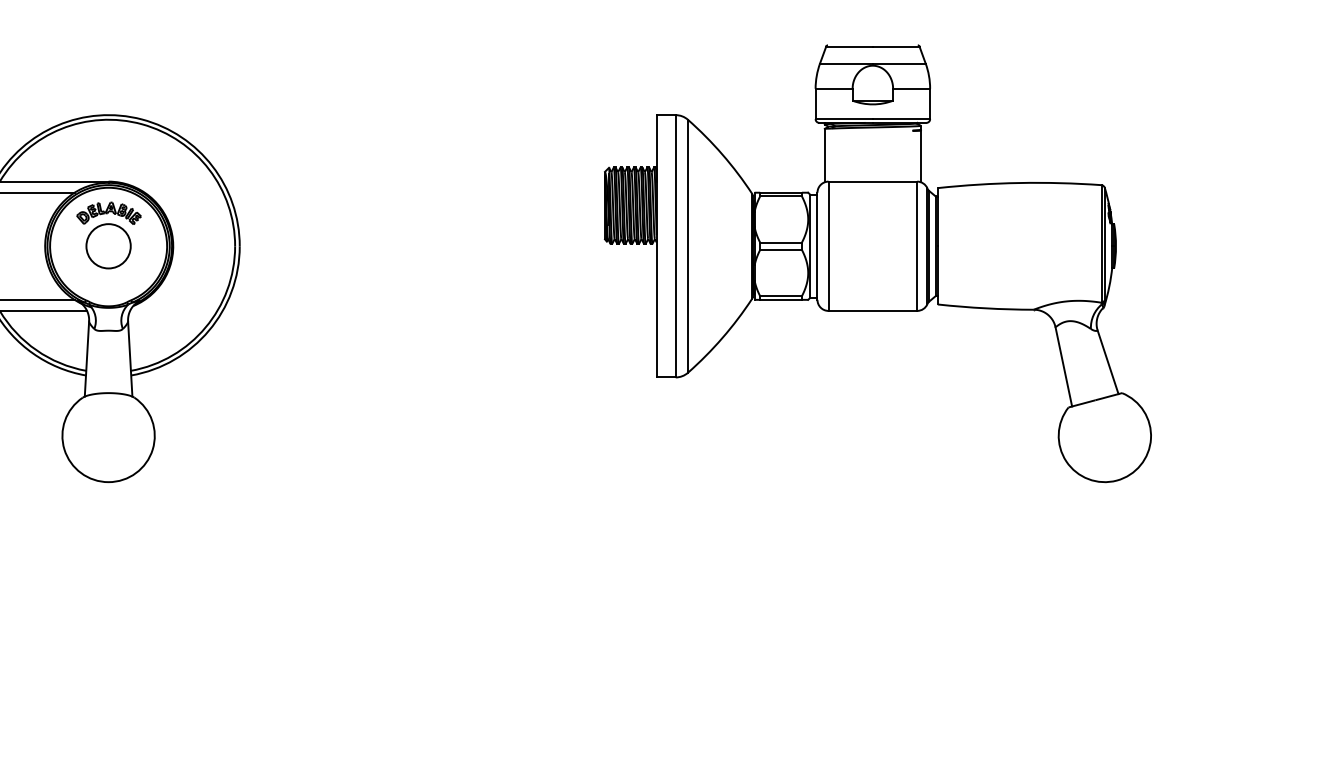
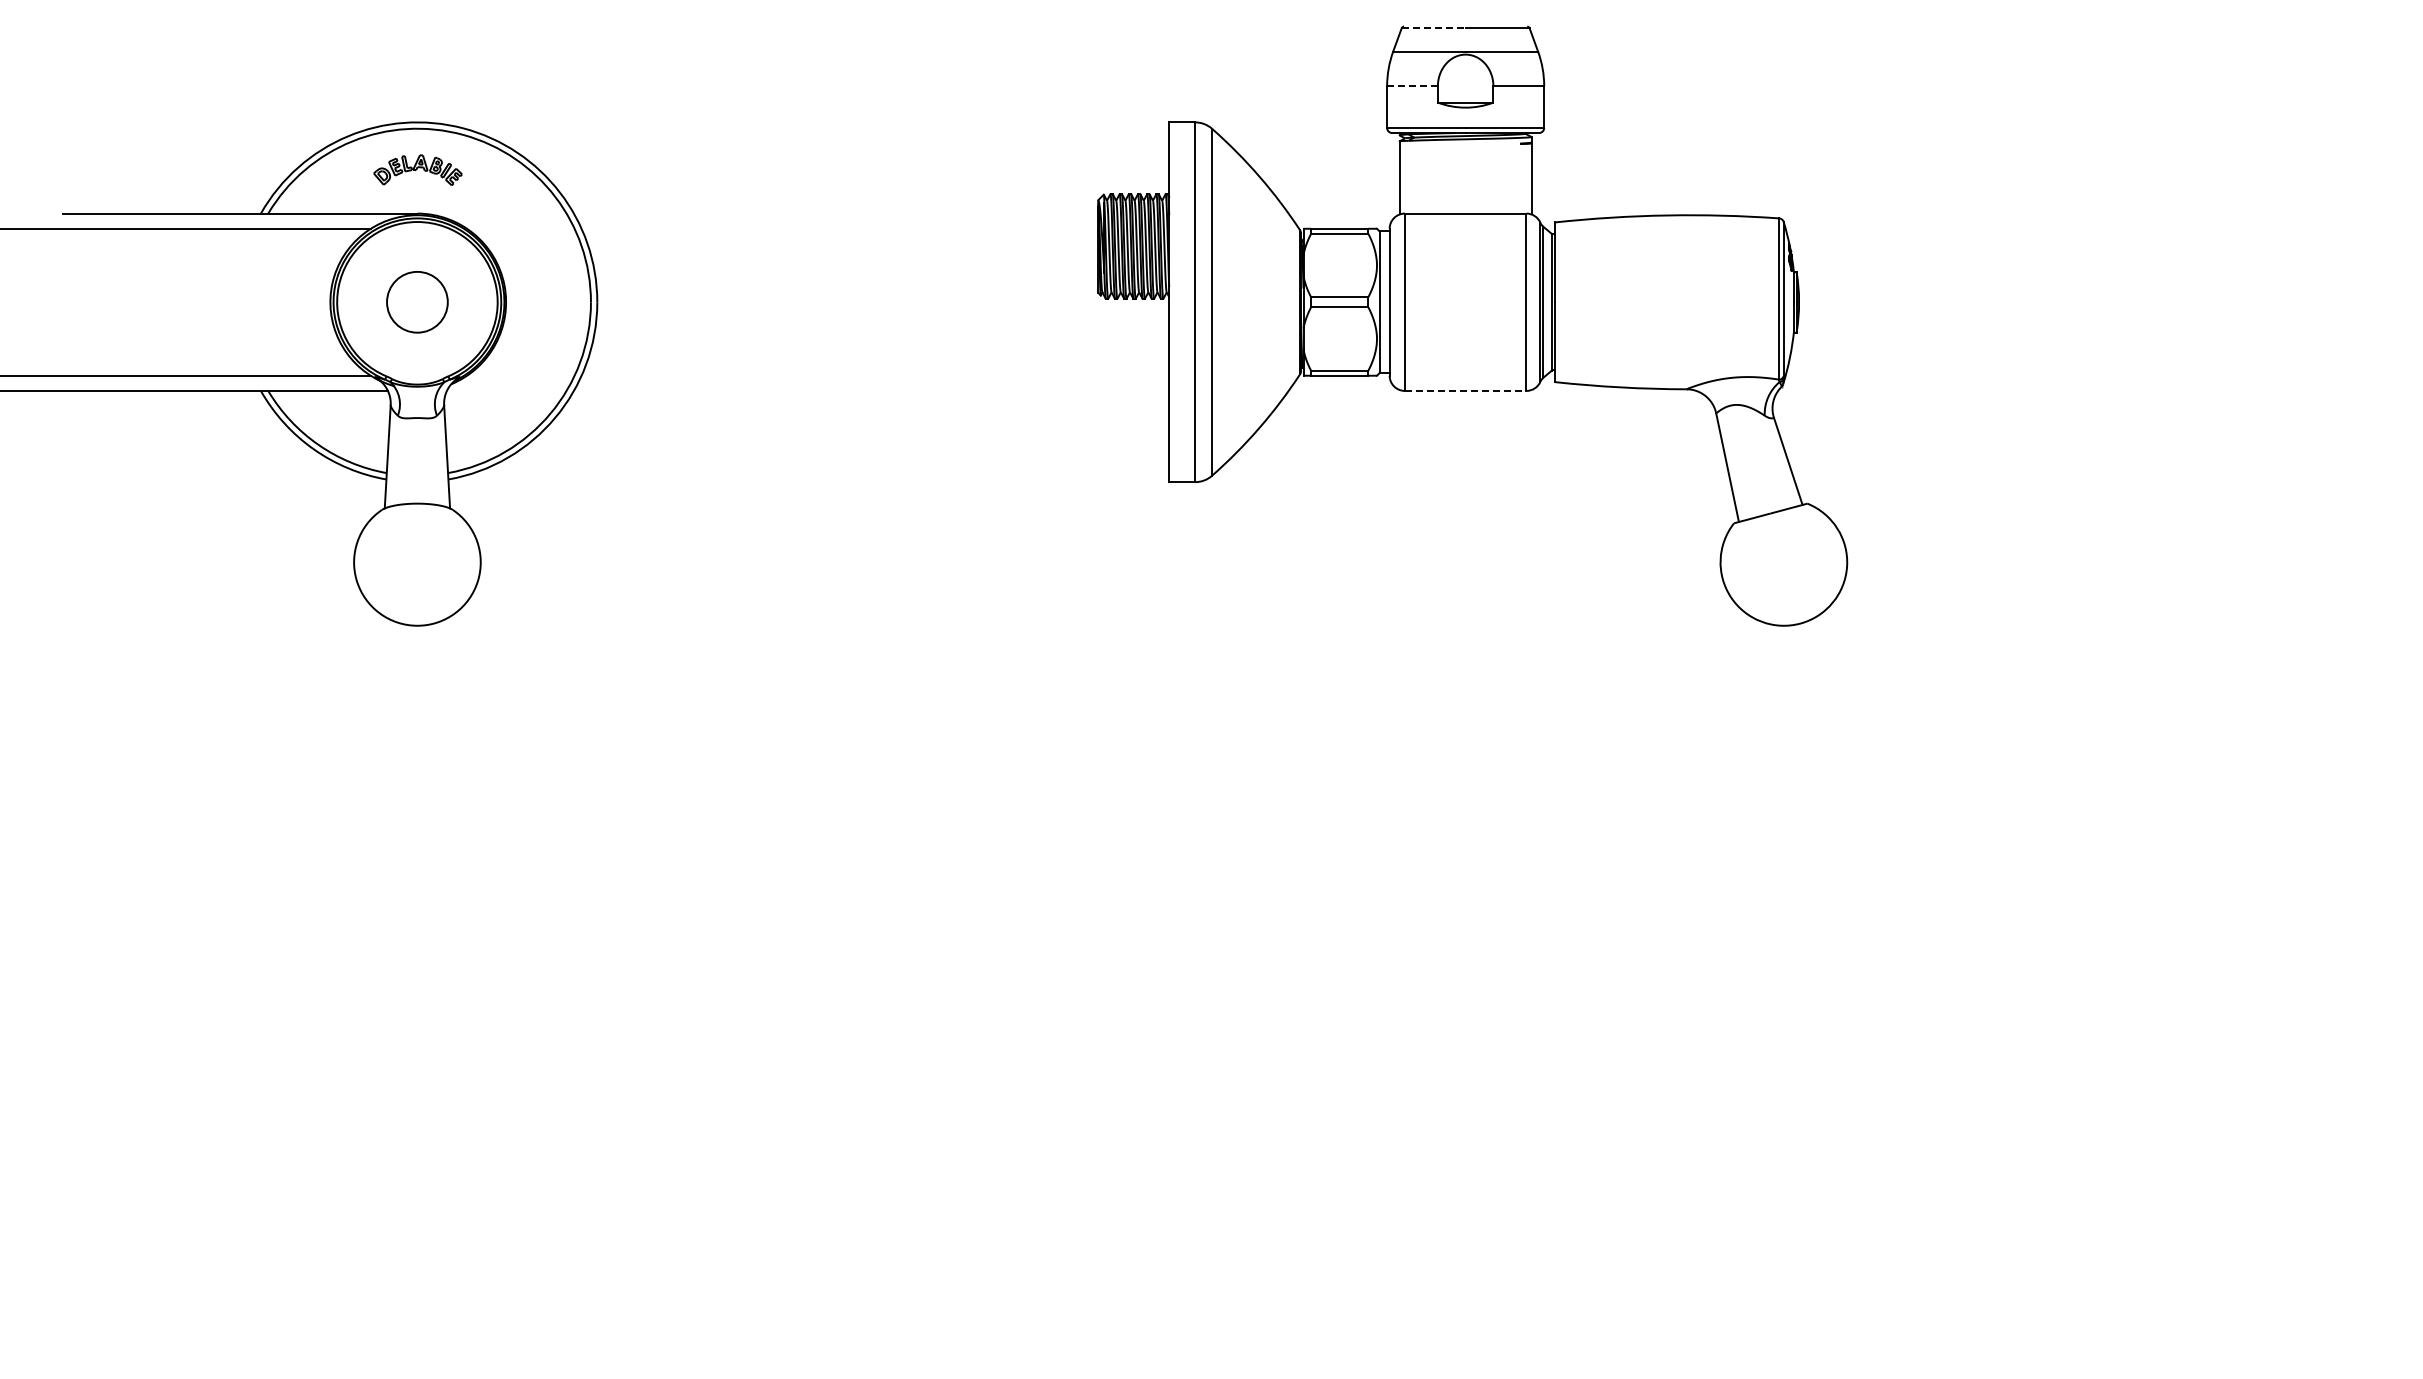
line: (849, 46) -> (1433, 28), solid -> dashed
line: (834, 88) -> (1413, 86), solid -> dashed
part: (108, 212) -> (417, 169), moved
line: (872, 310) -> (1465, 390), solid -> dashed

